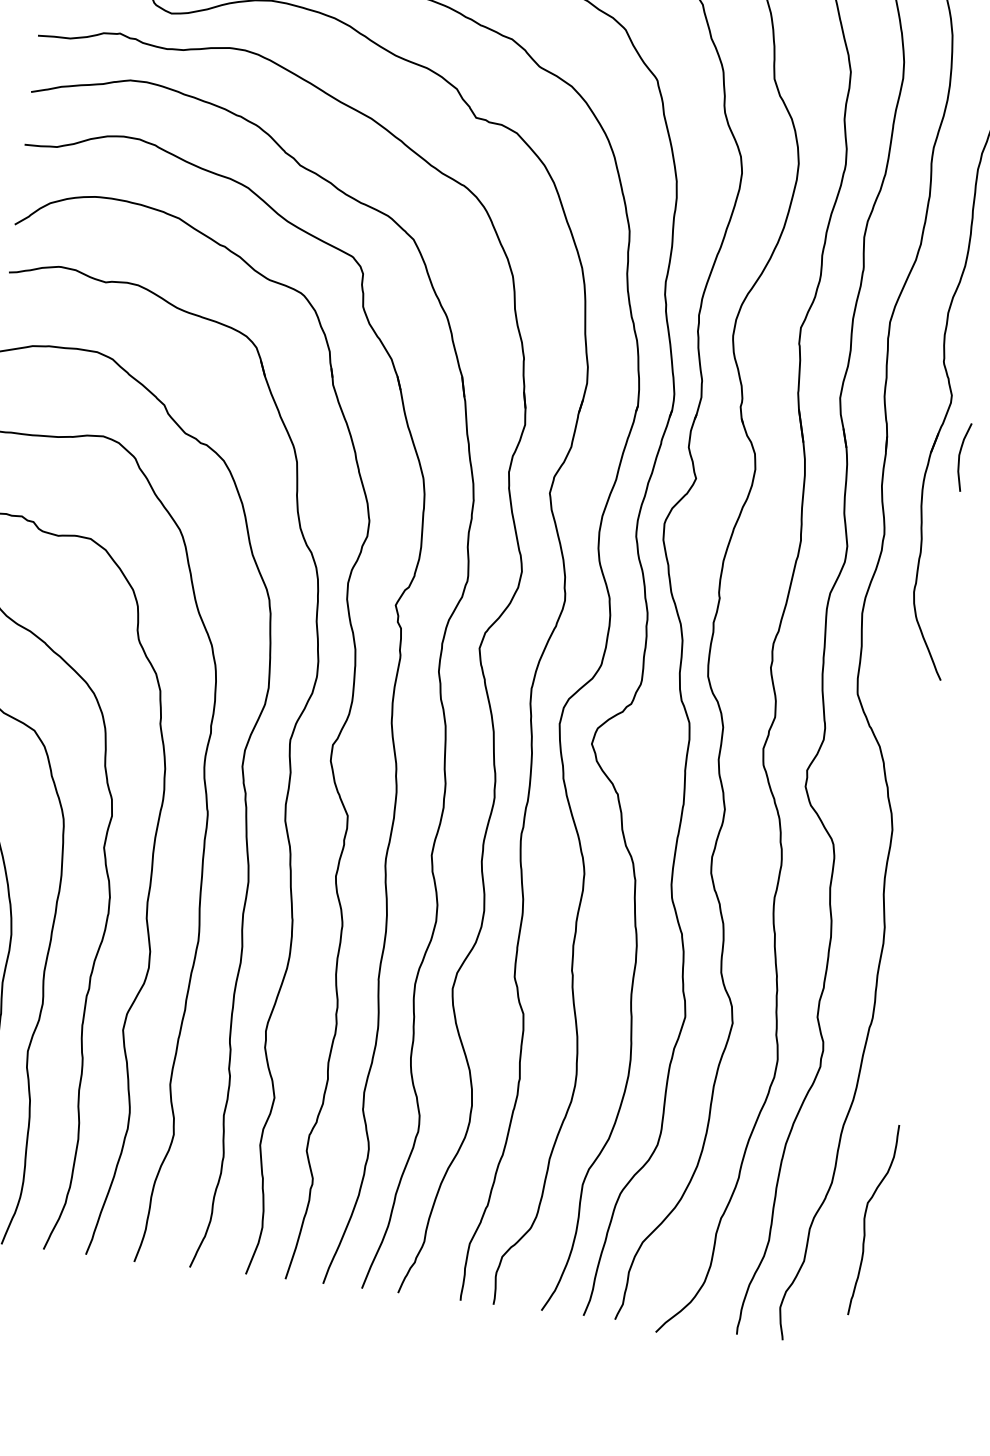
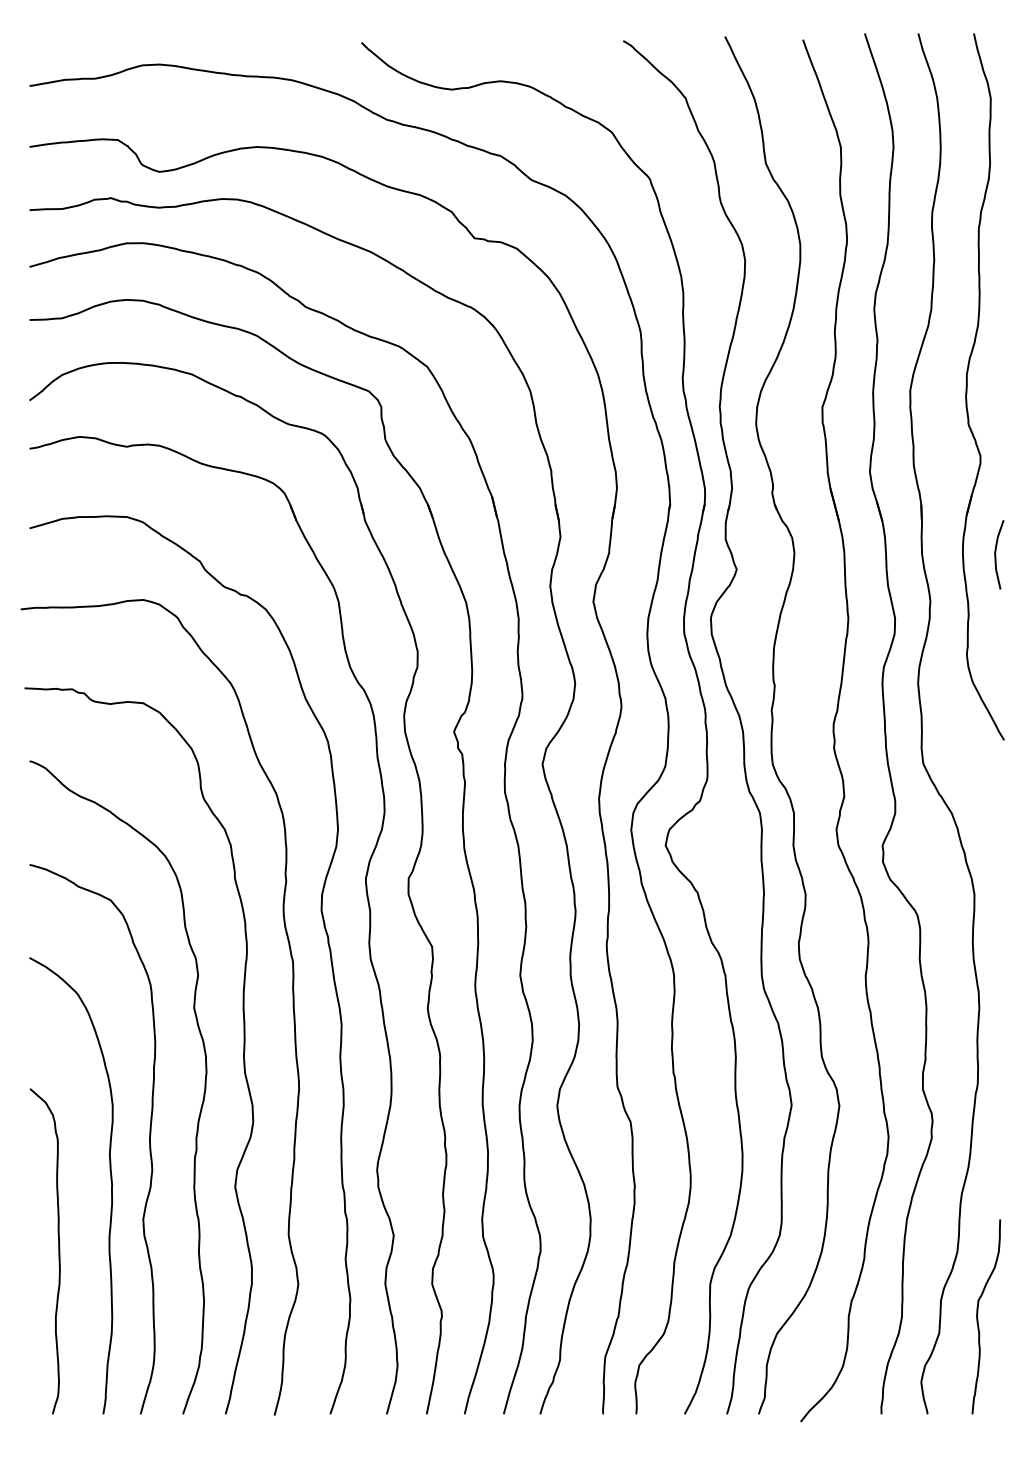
curve: (960, 456) -> (996, 554), moved
curve: (865, 1220) -> (978, 1318), moved

